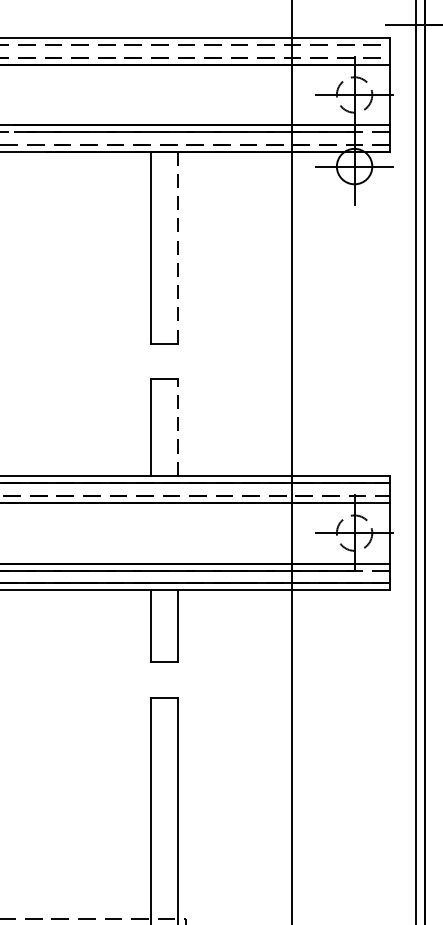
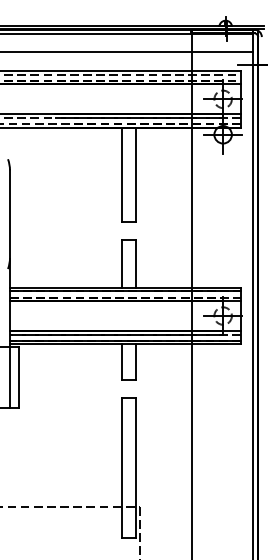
line: (177, 246) -> (135, 174), dashed -> solid
line: (177, 426) -> (135, 263), dashed -> solid

